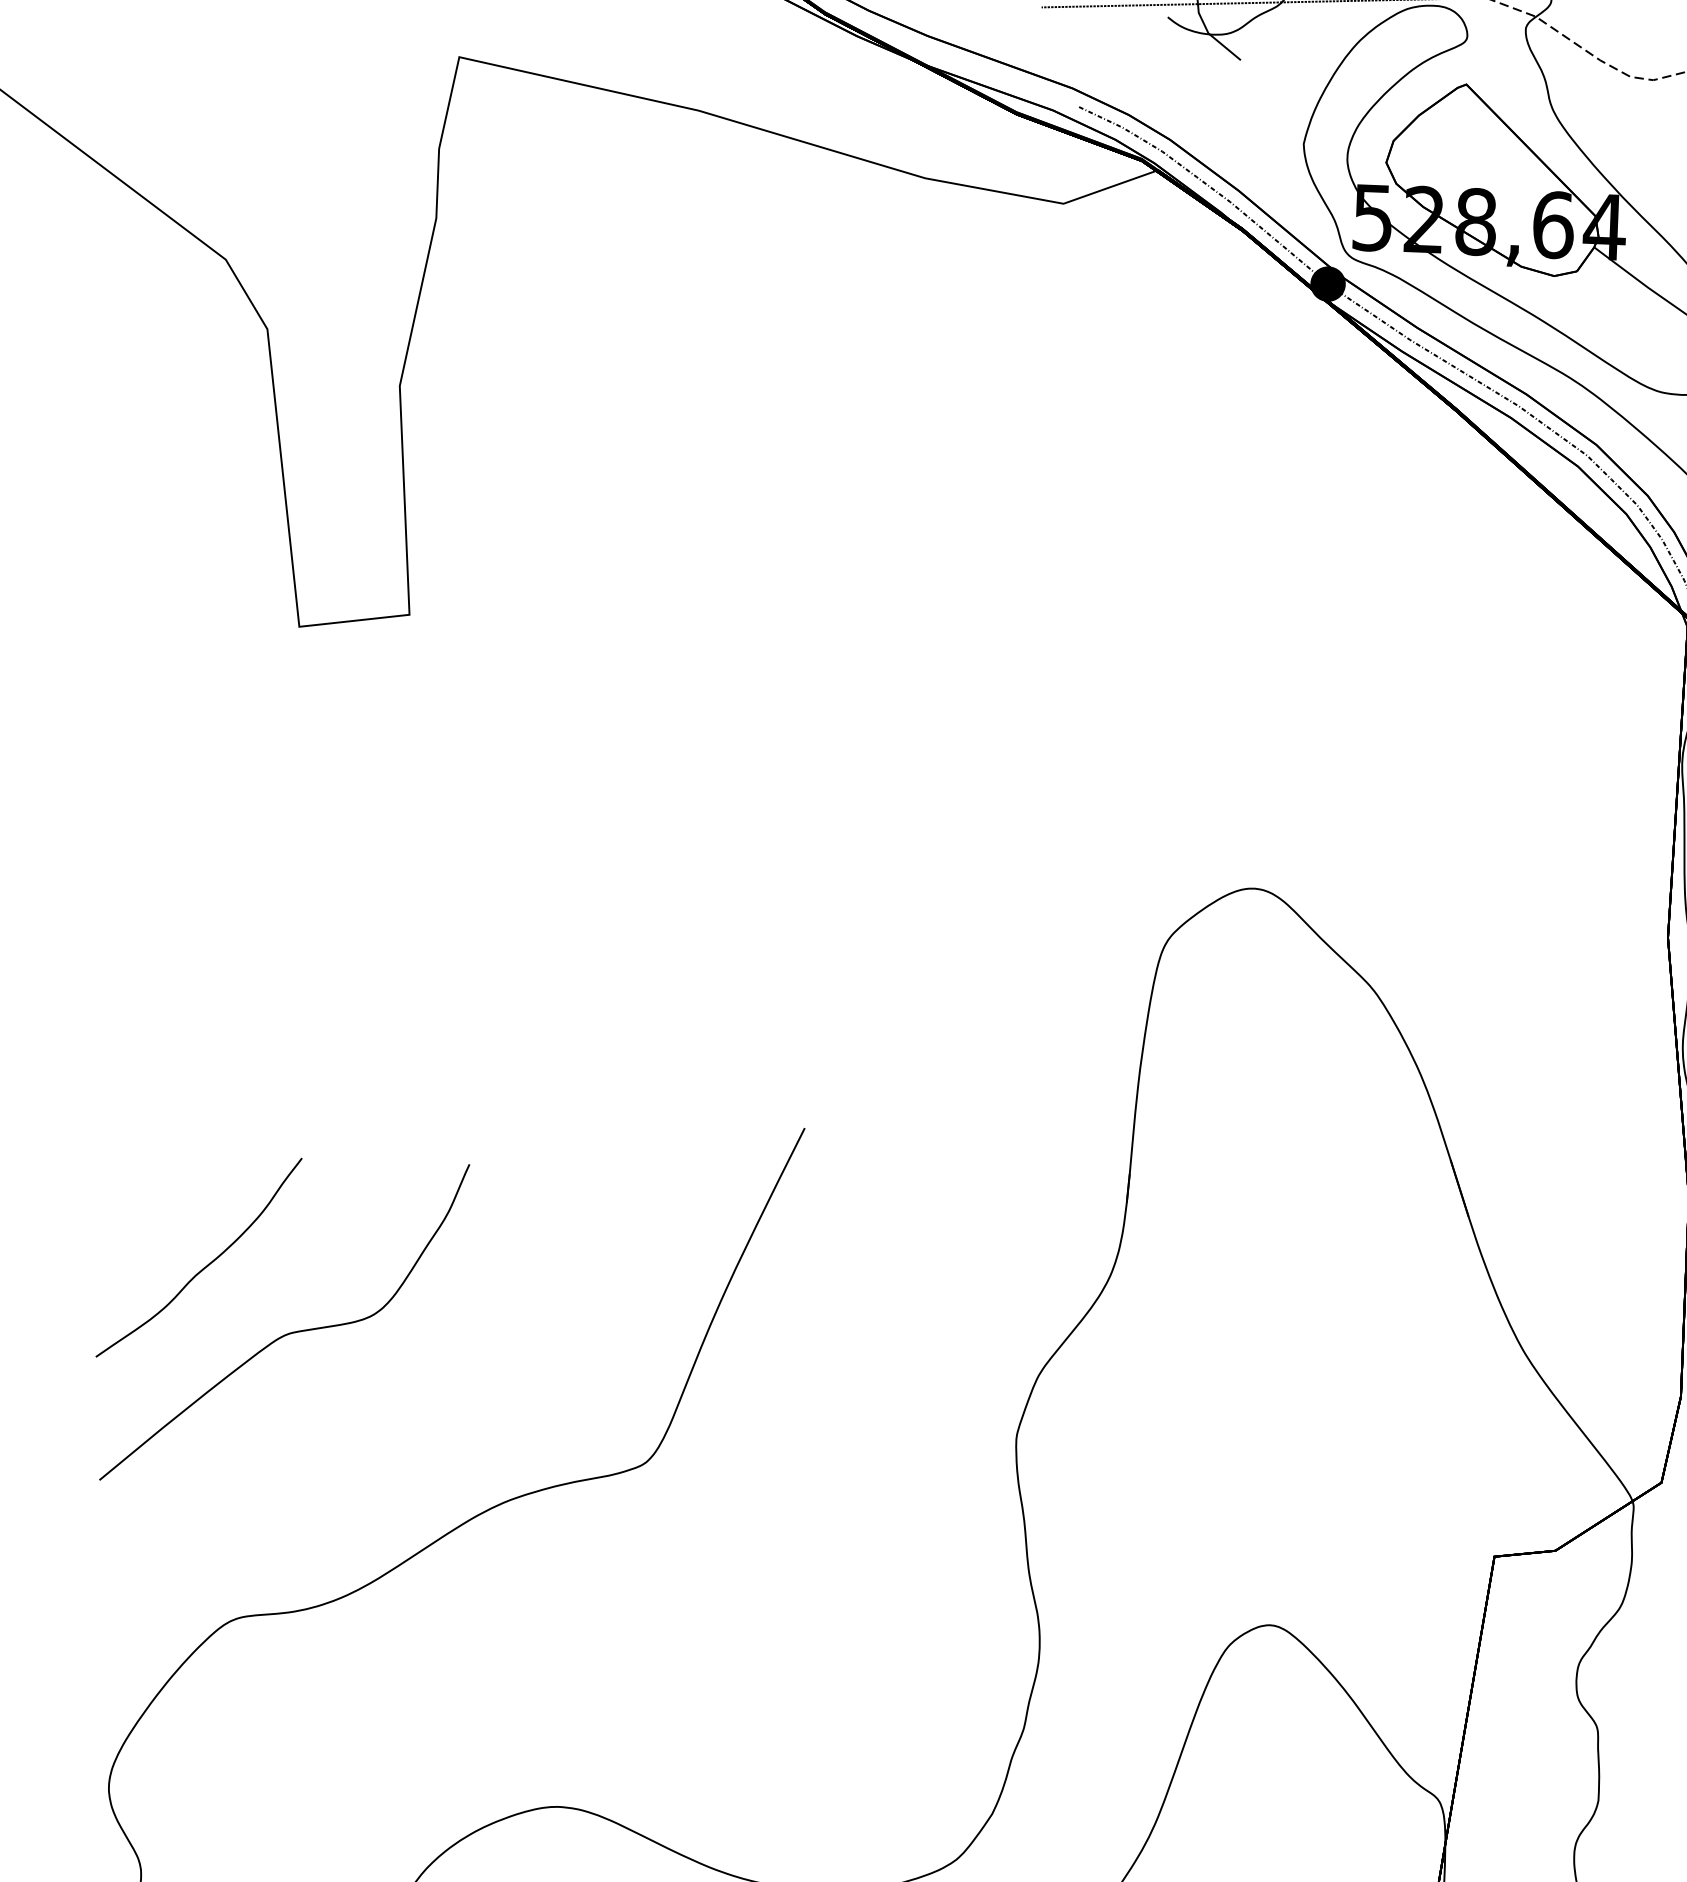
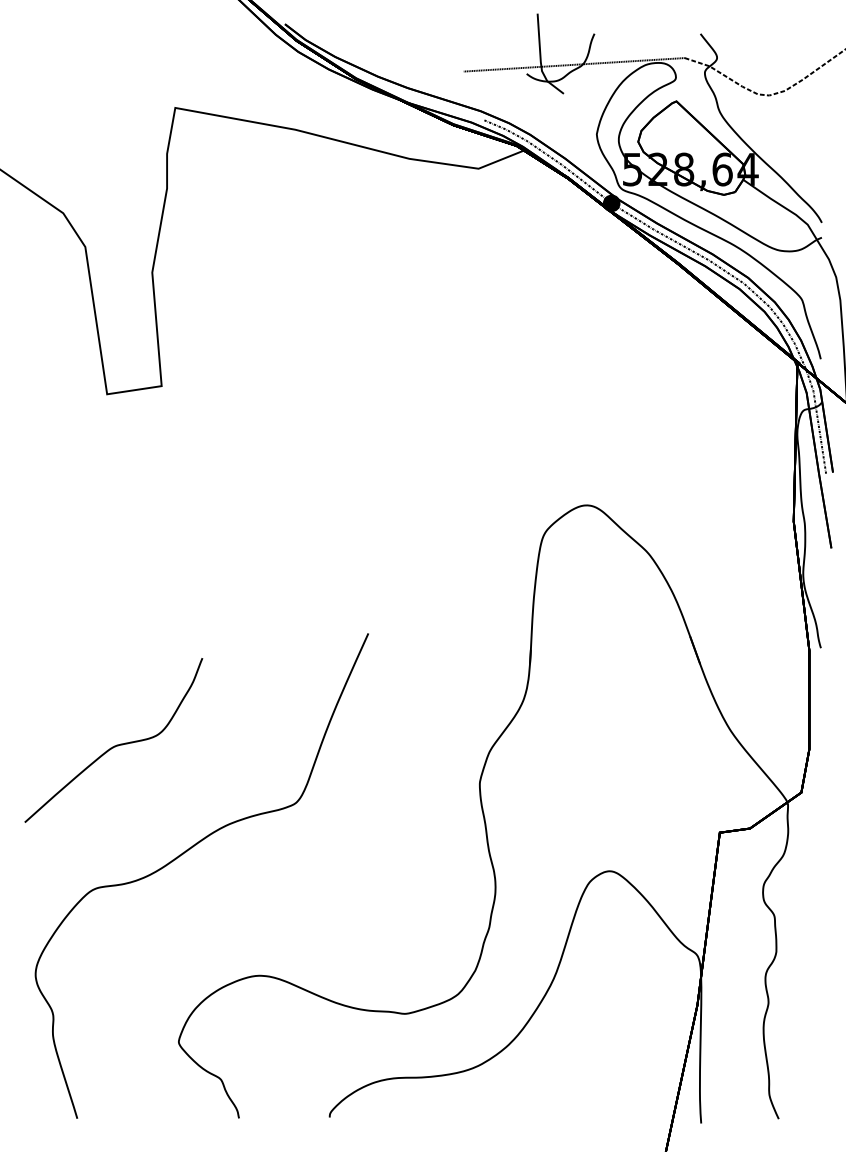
curve: (201, 1267) -> (71, 714), removed

